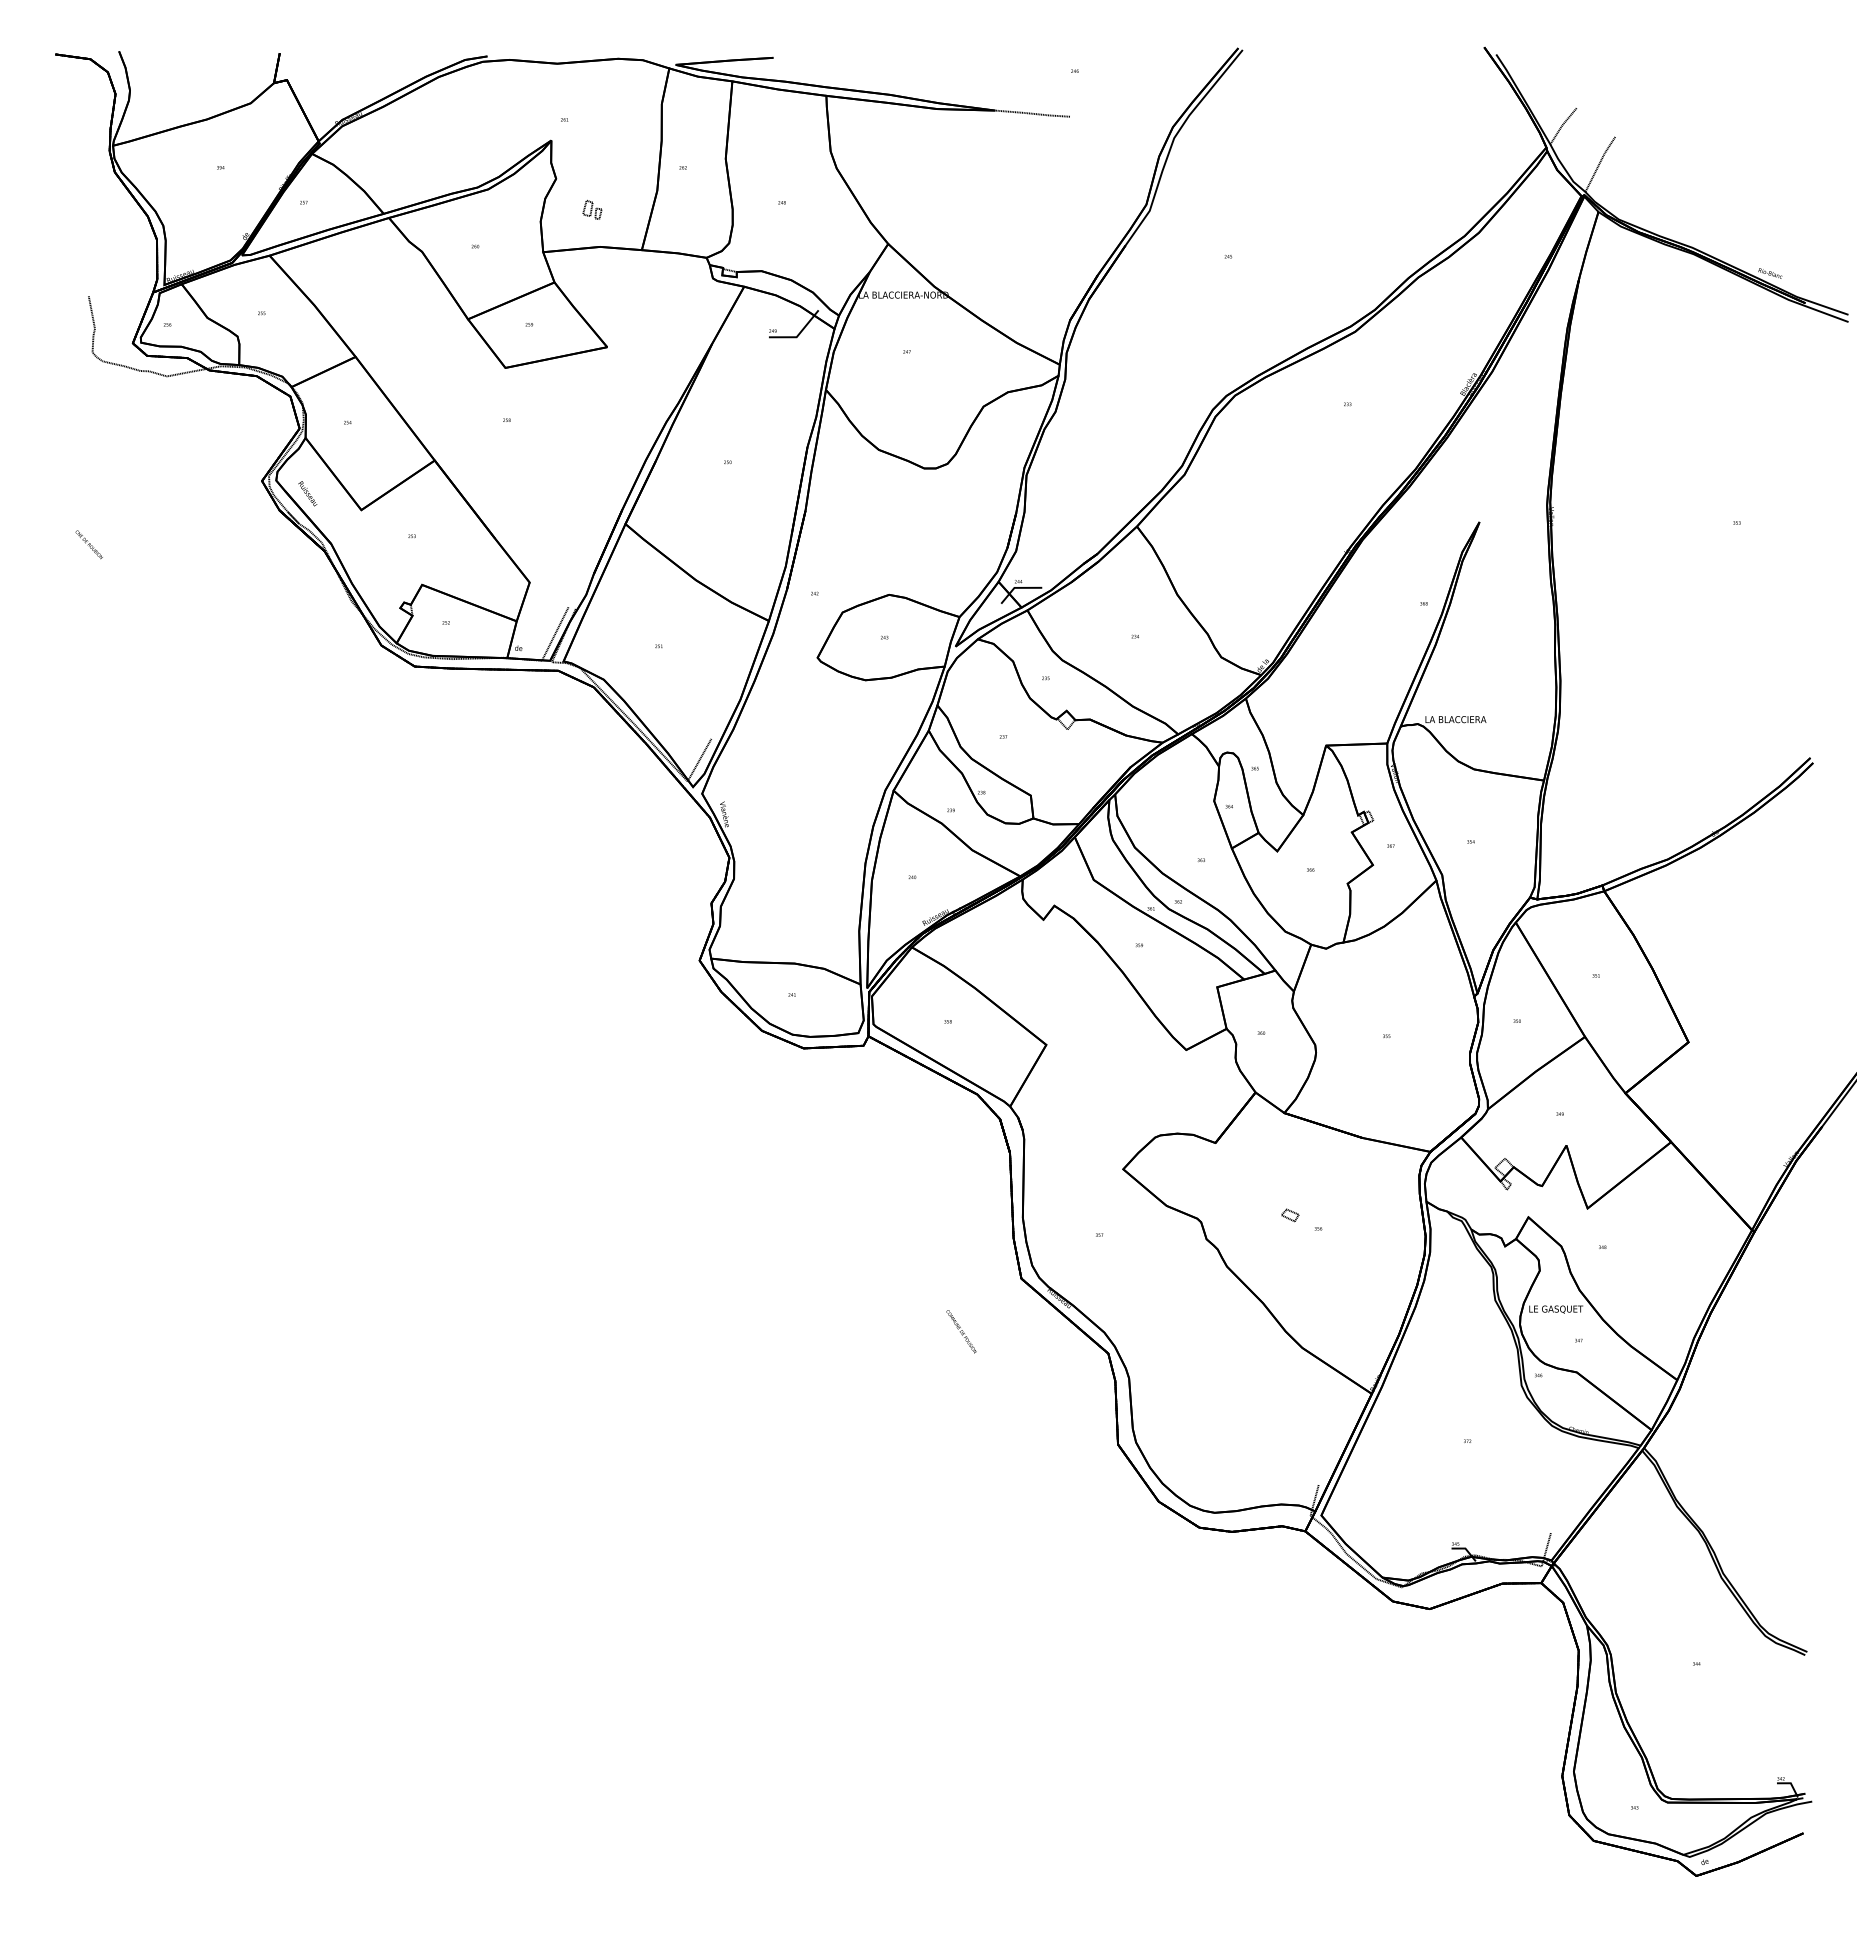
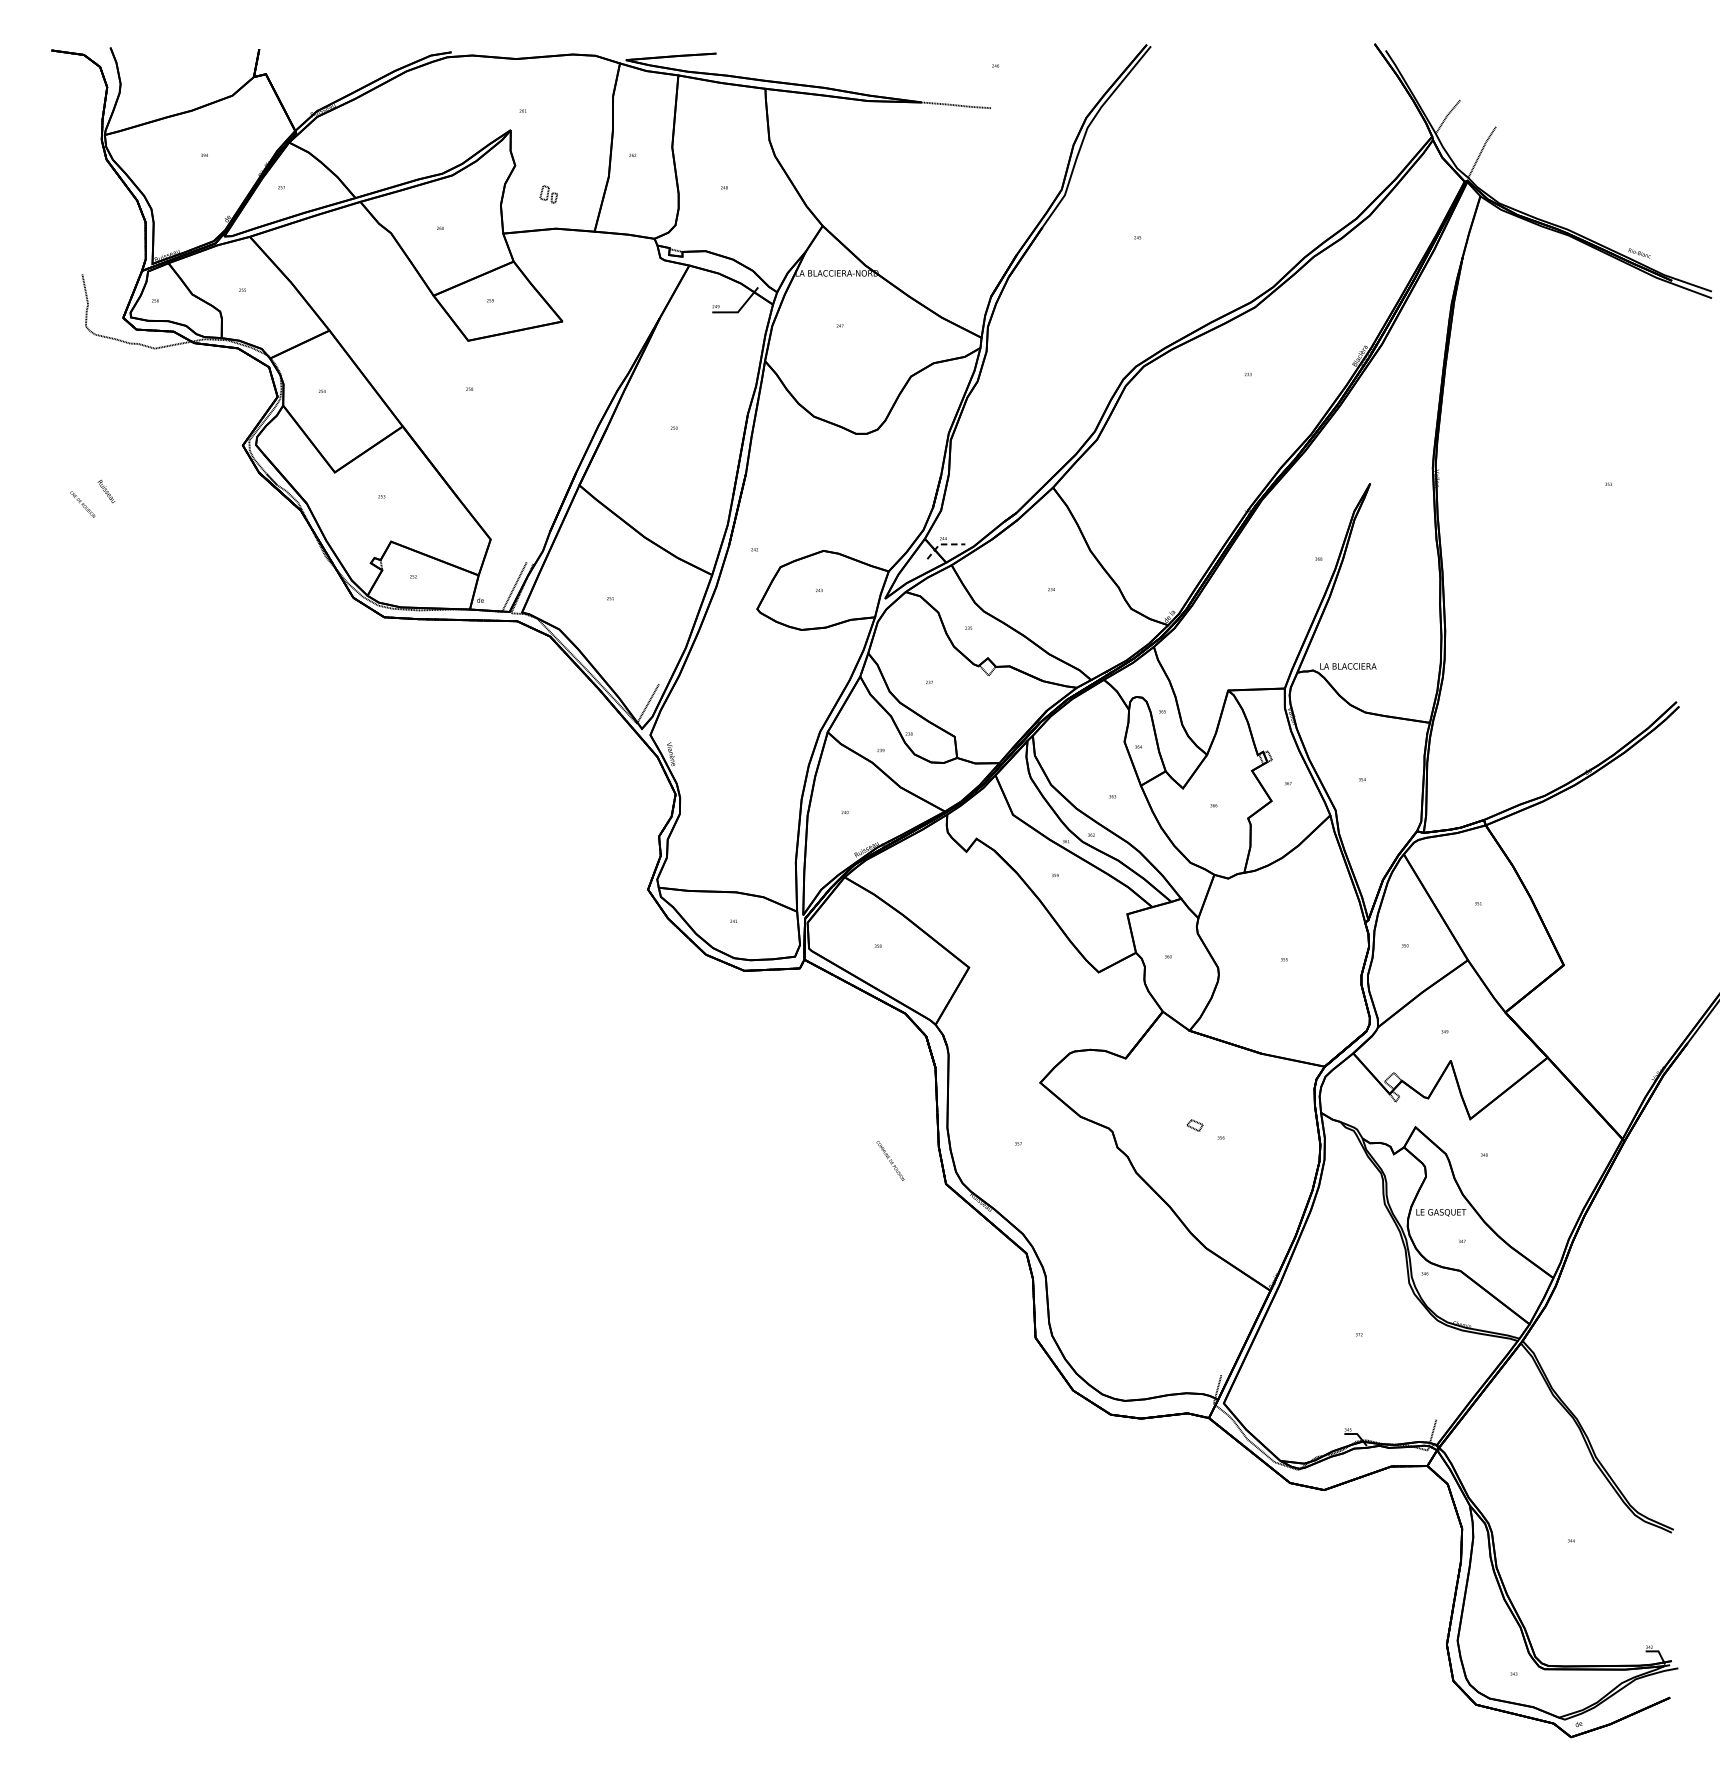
text: (307, 493) -> (106, 491), moved
line: (1017, 587) -> (942, 544), solid -> dashed
text: (961, 1331) -> (890, 1160), moved

